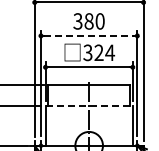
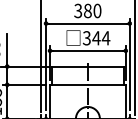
line: (89, 35) -> (88, 23), dashed -> solid
text: (98, 52) -> (96, 37), 324 -> 344
line: (89, 106) -> (88, 84), dashed -> solid

